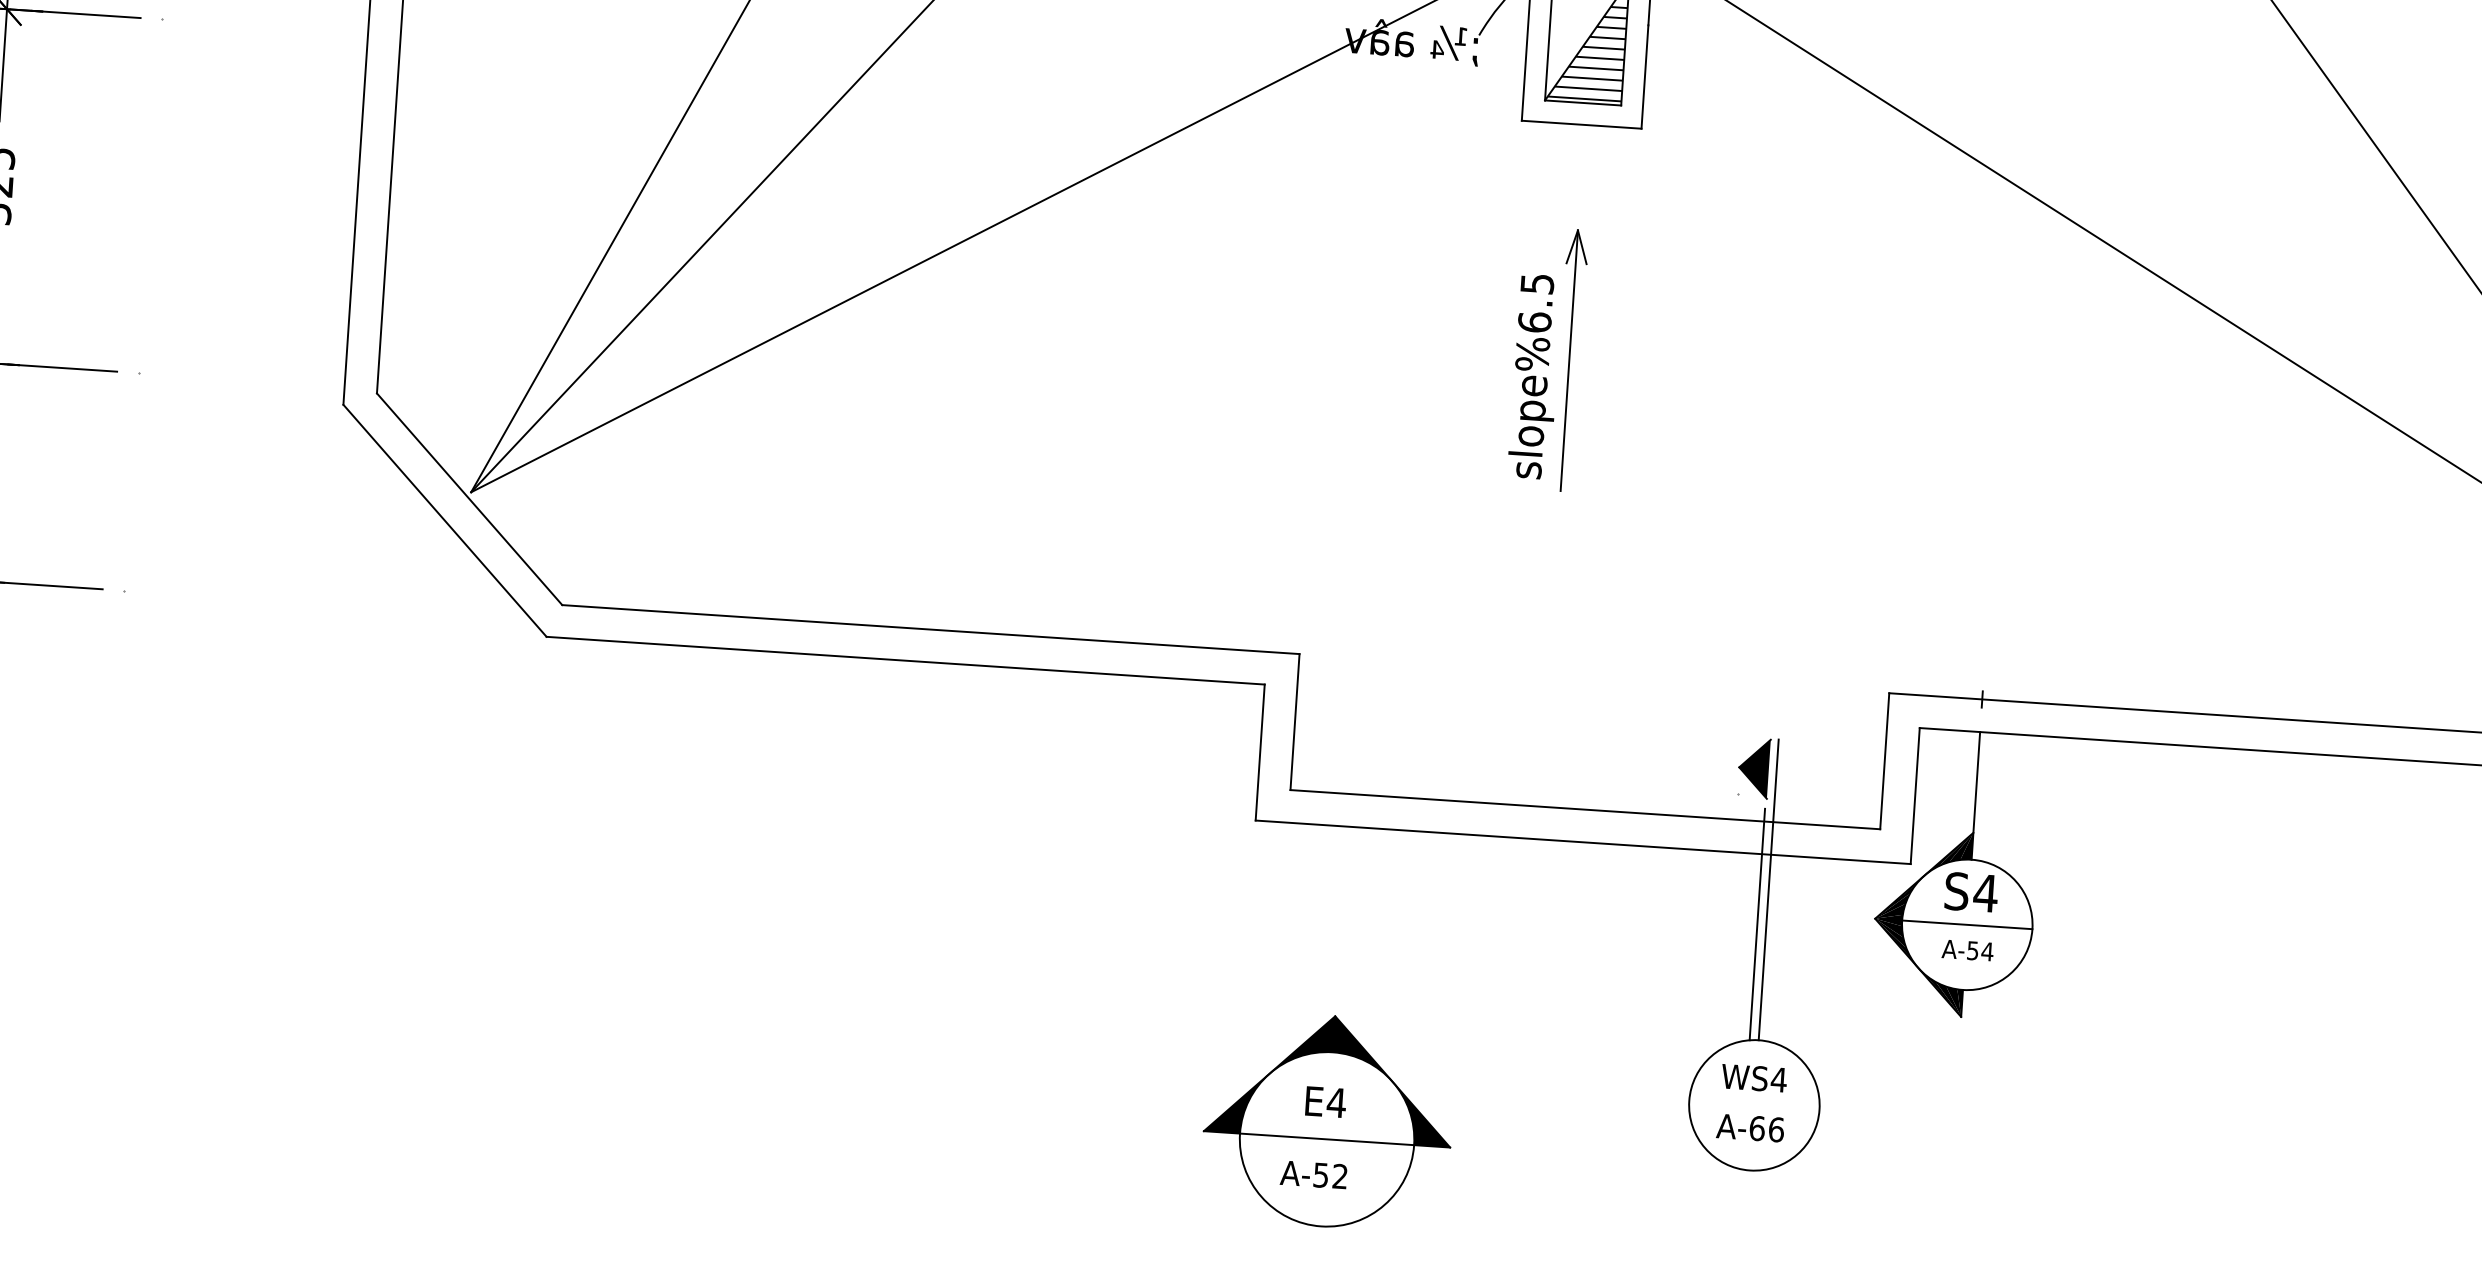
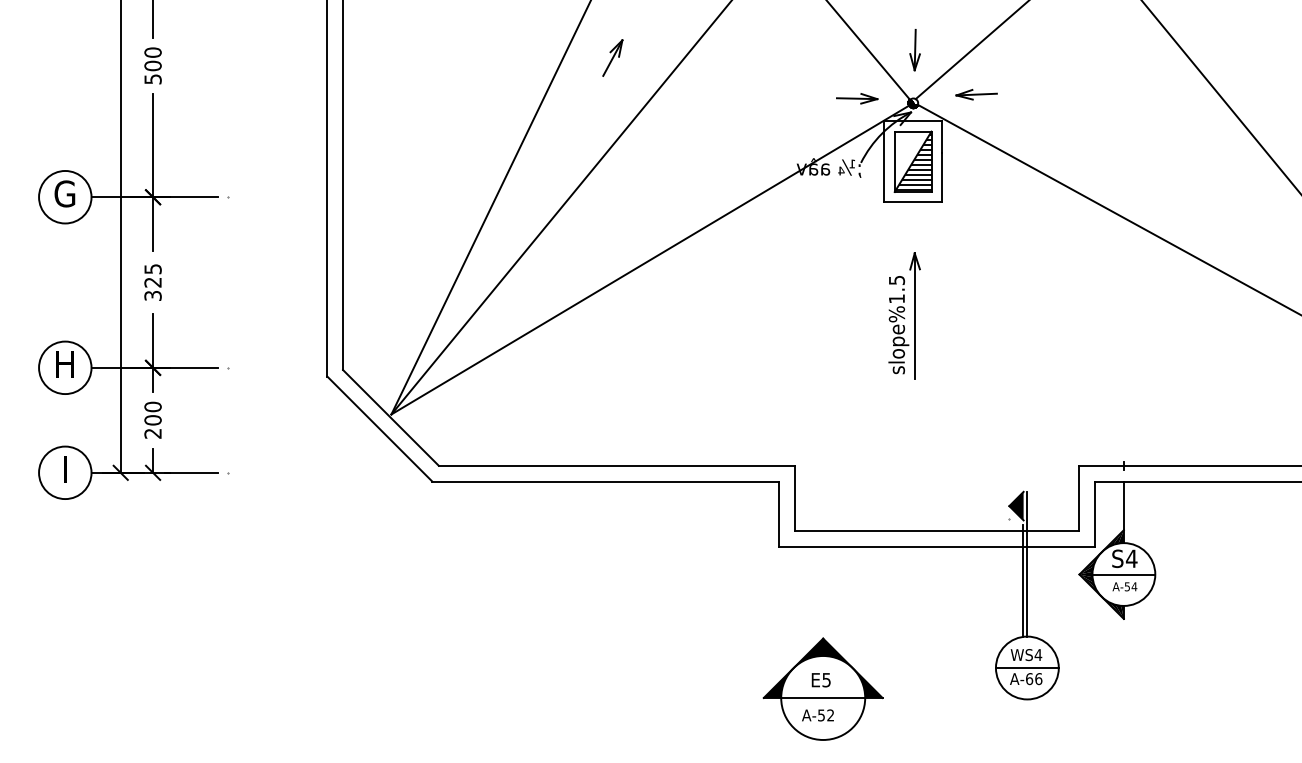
text: (1533, 321) -> (896, 298), slope%6.5 -> slope%1.5
text: (1336, 1103) -> (826, 680), E4 -> E5
line: (1752, 1106) -> (1026, 668), added

